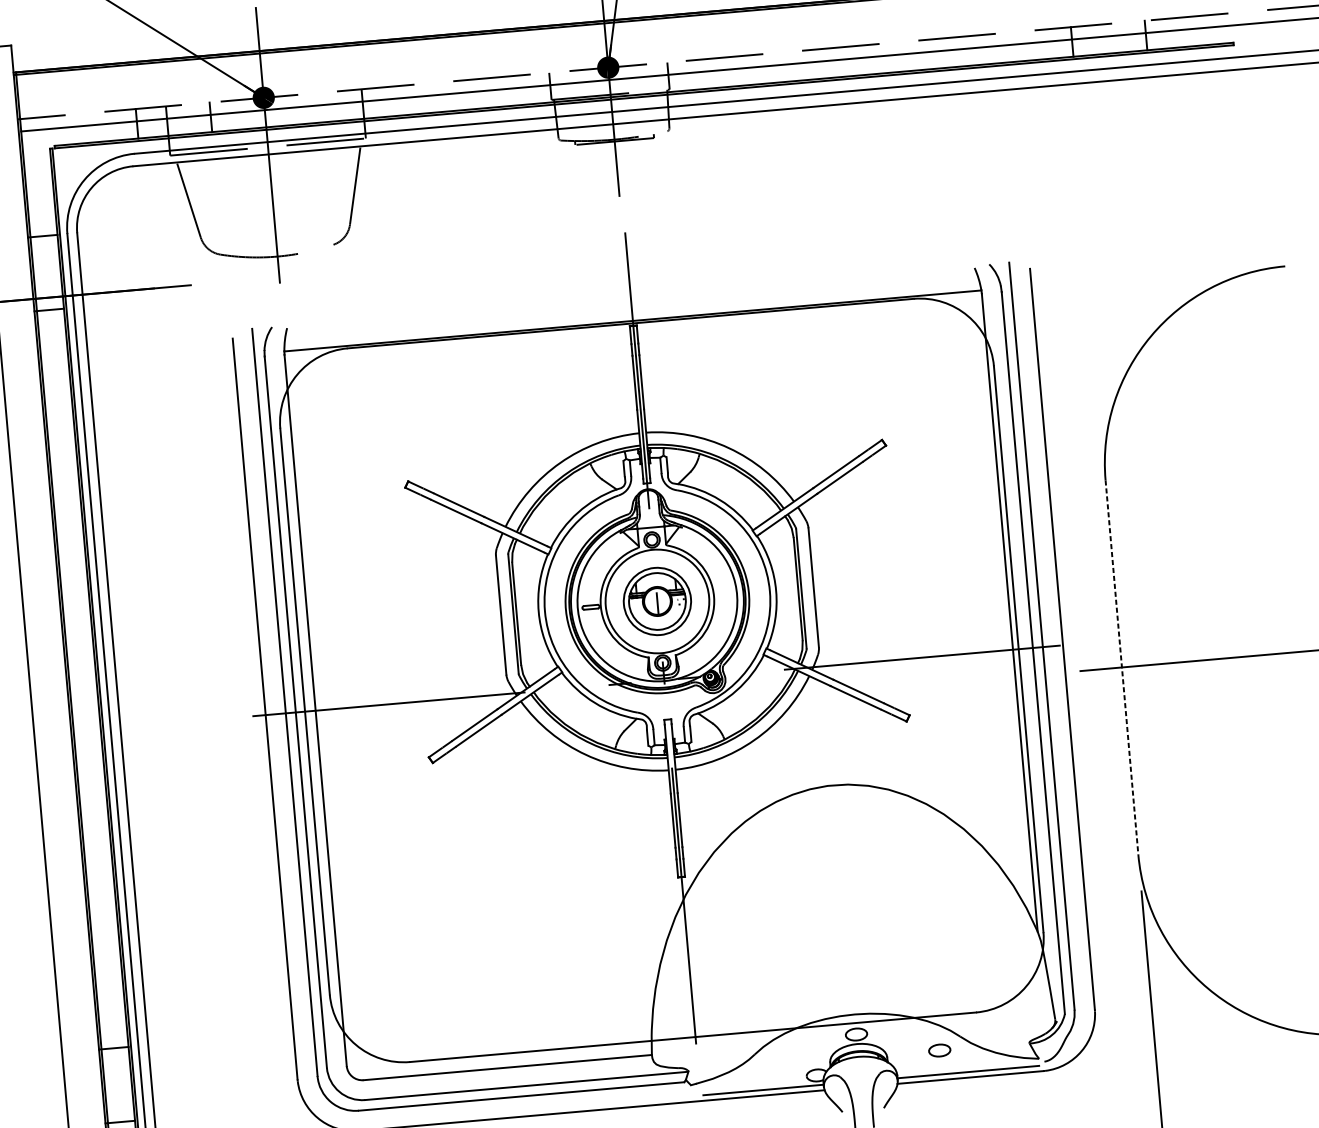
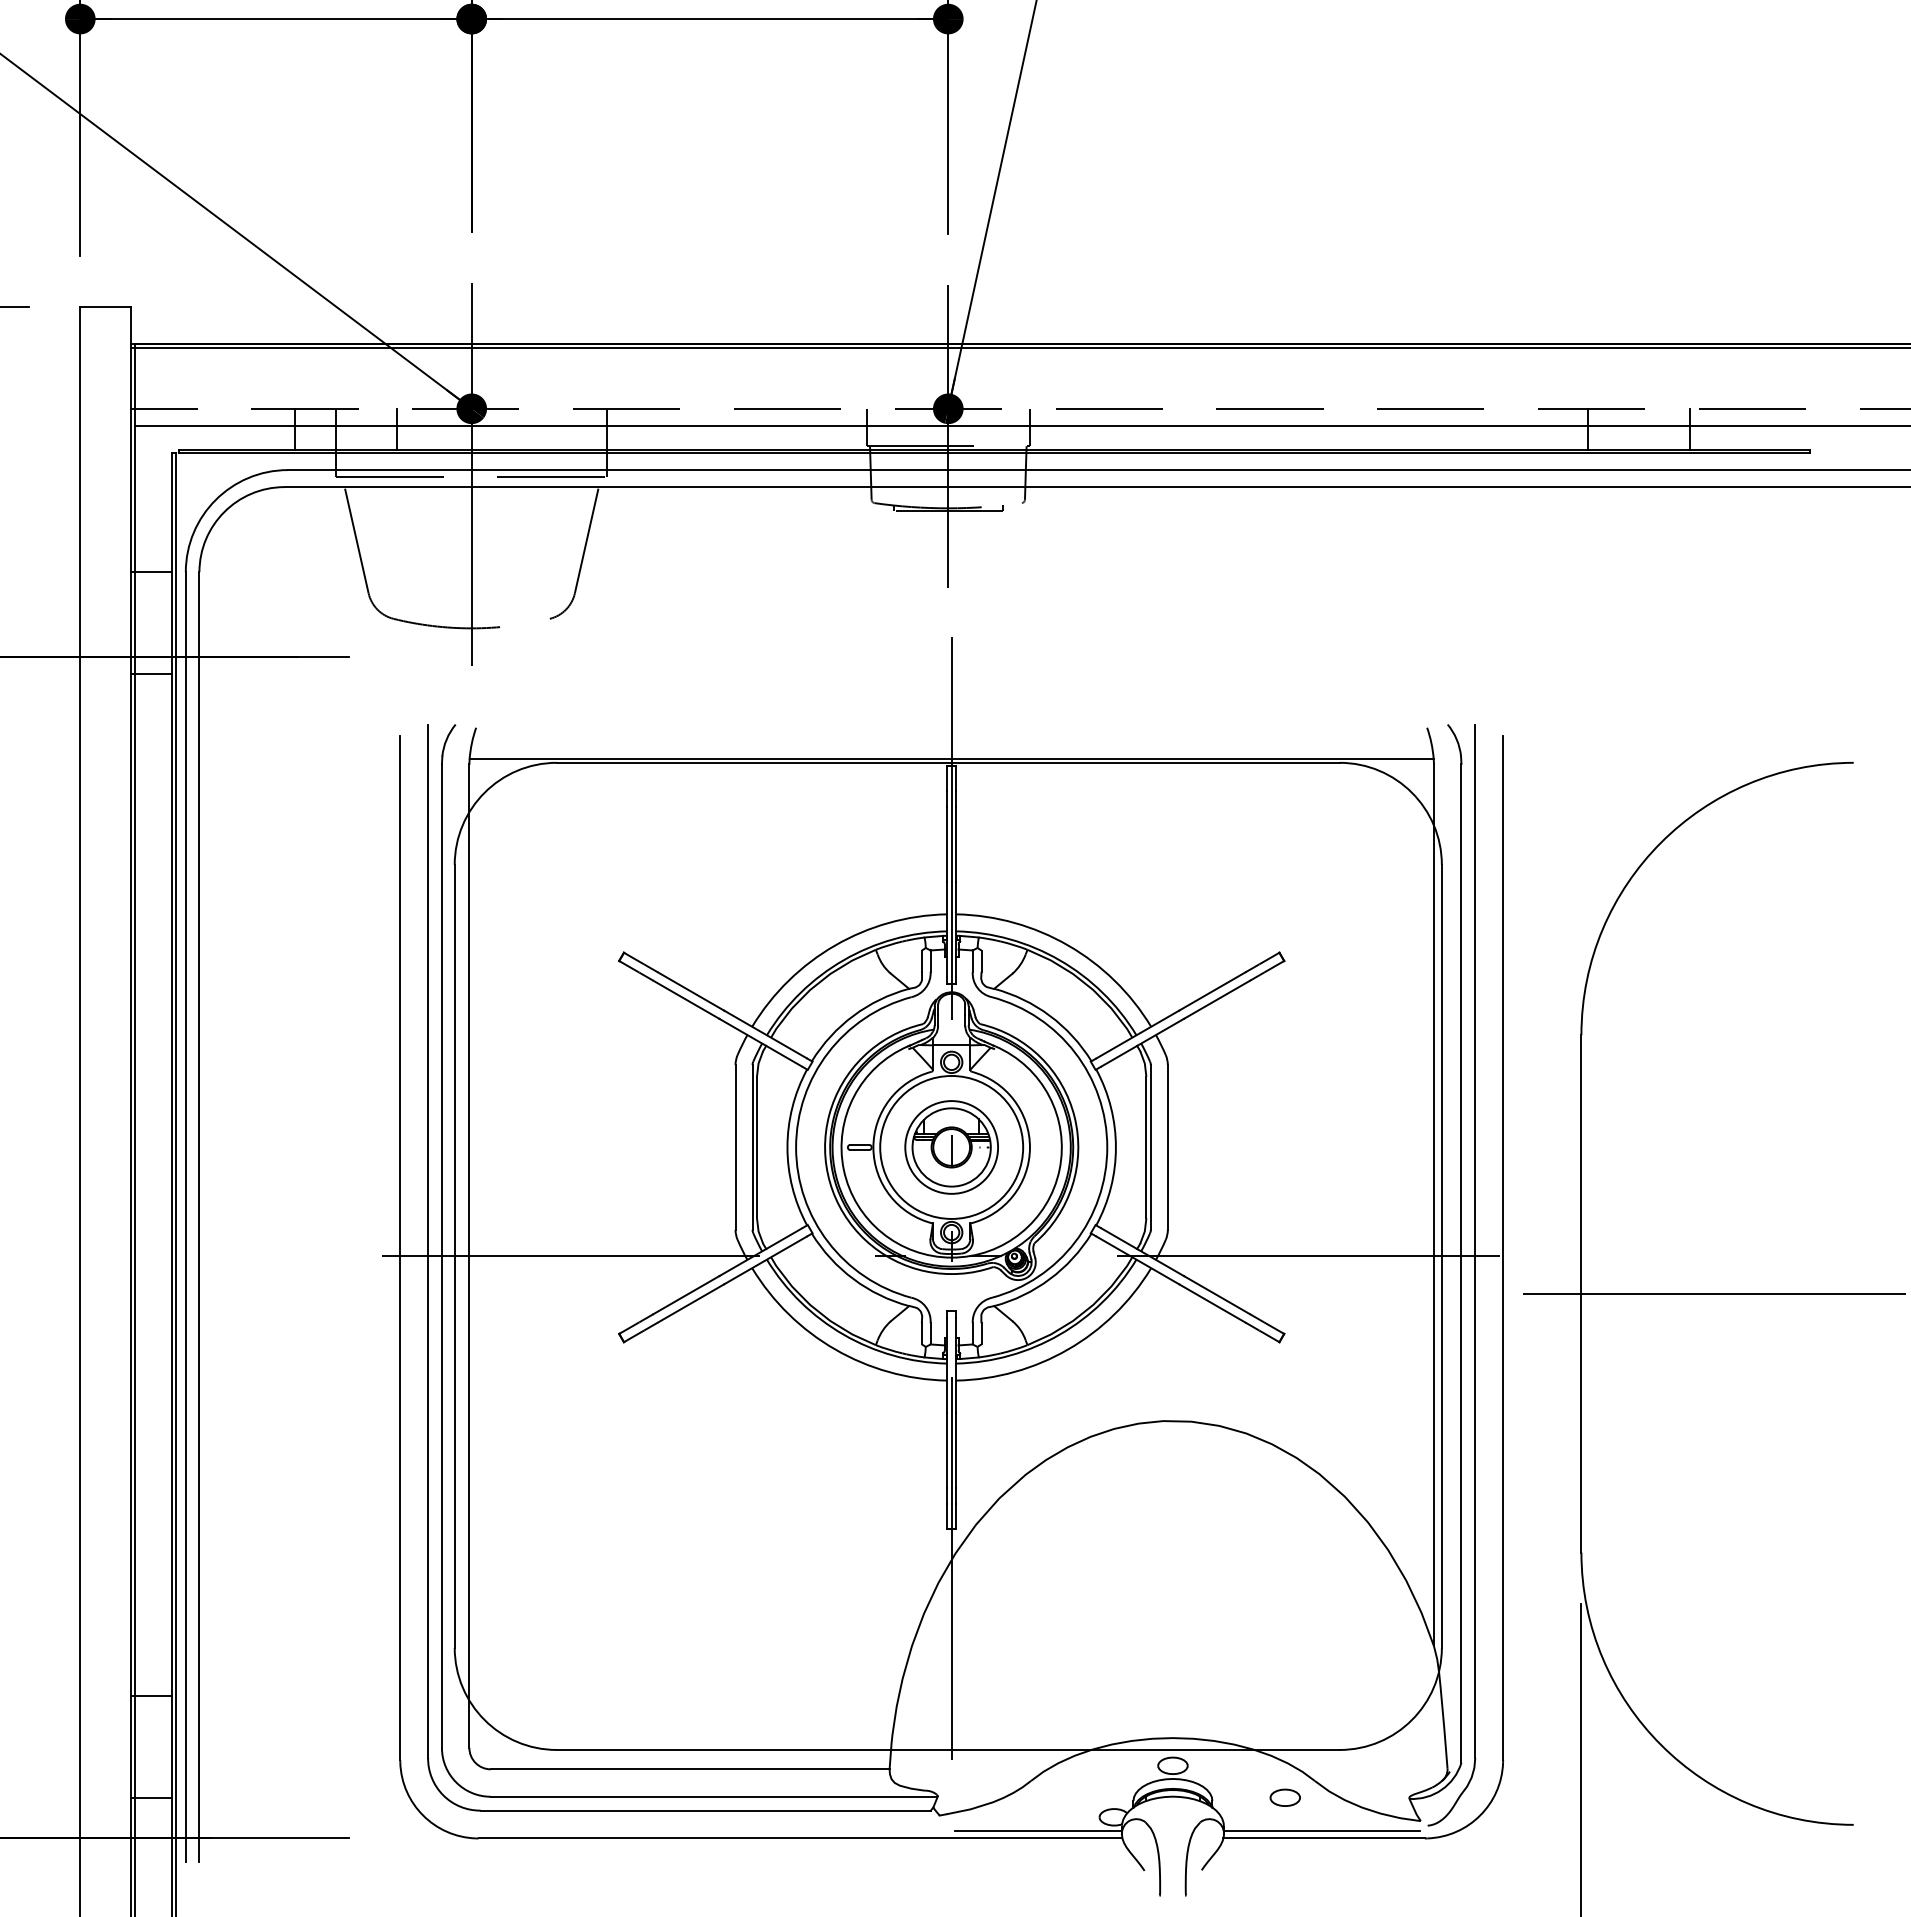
line: (1121, 667) -> (1581, 1293), dashed -> solid

